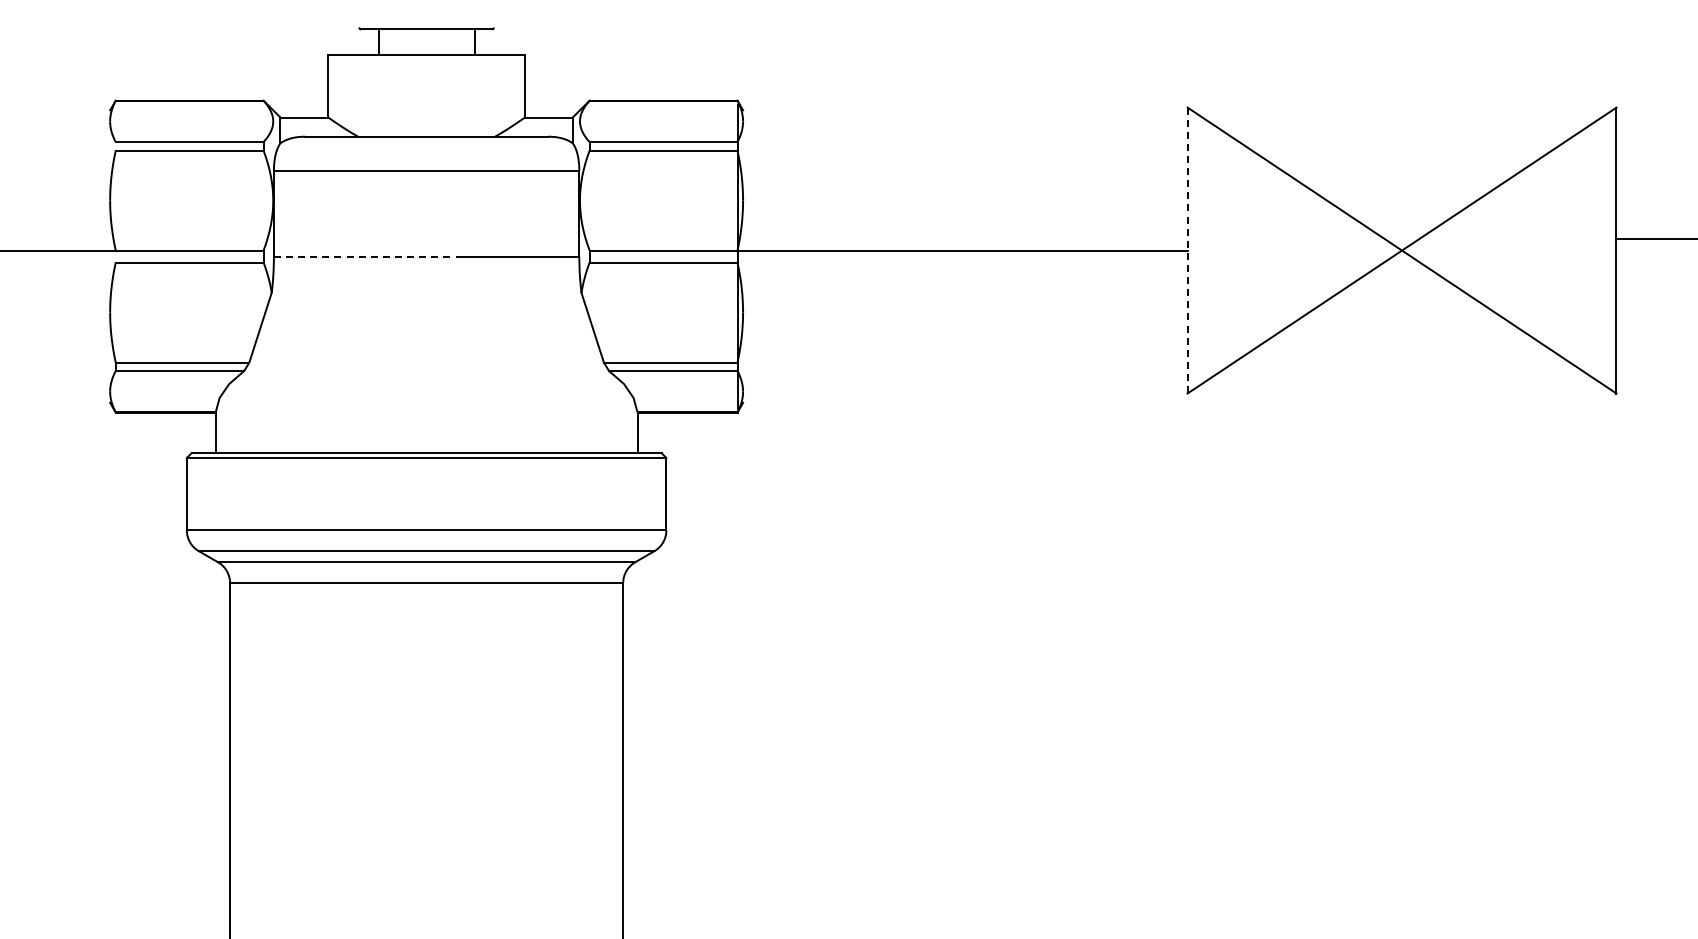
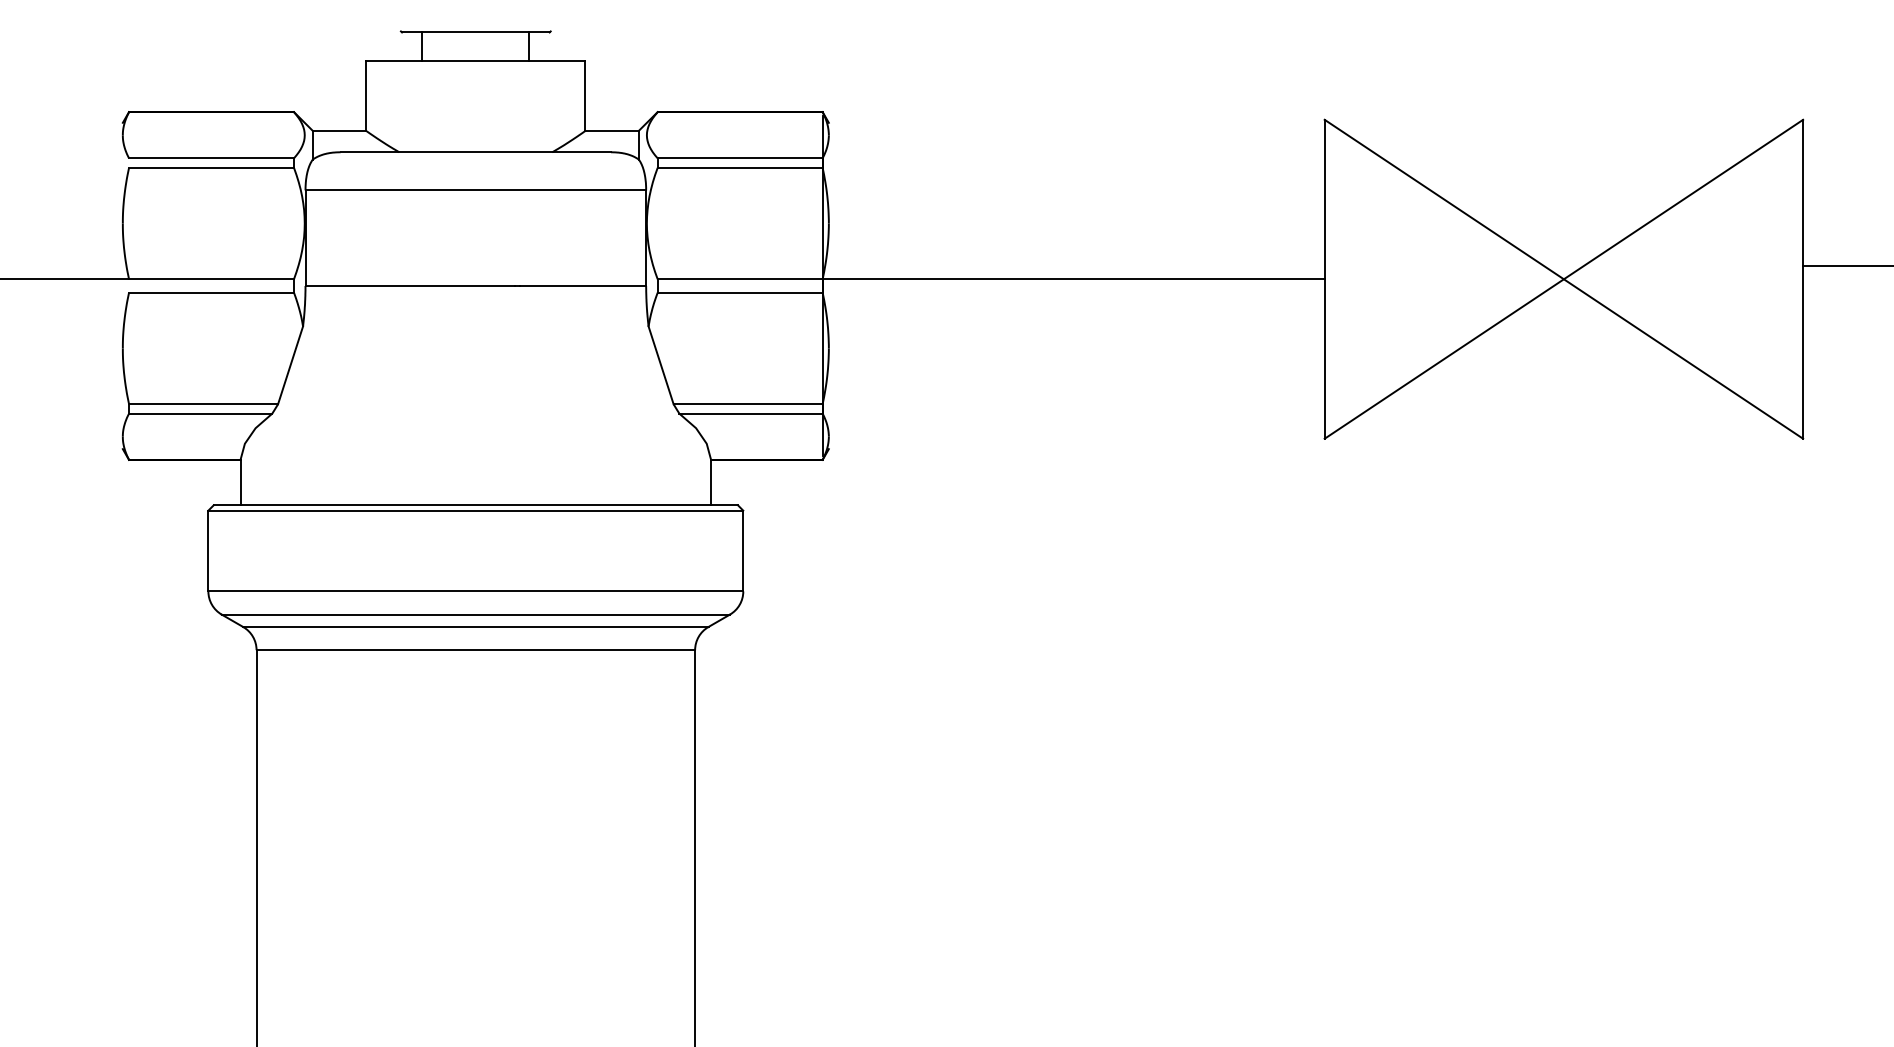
line: (1187, 250) -> (1324, 279), dashed -> solid
line: (367, 256) -> (409, 285), dashed -> solid

